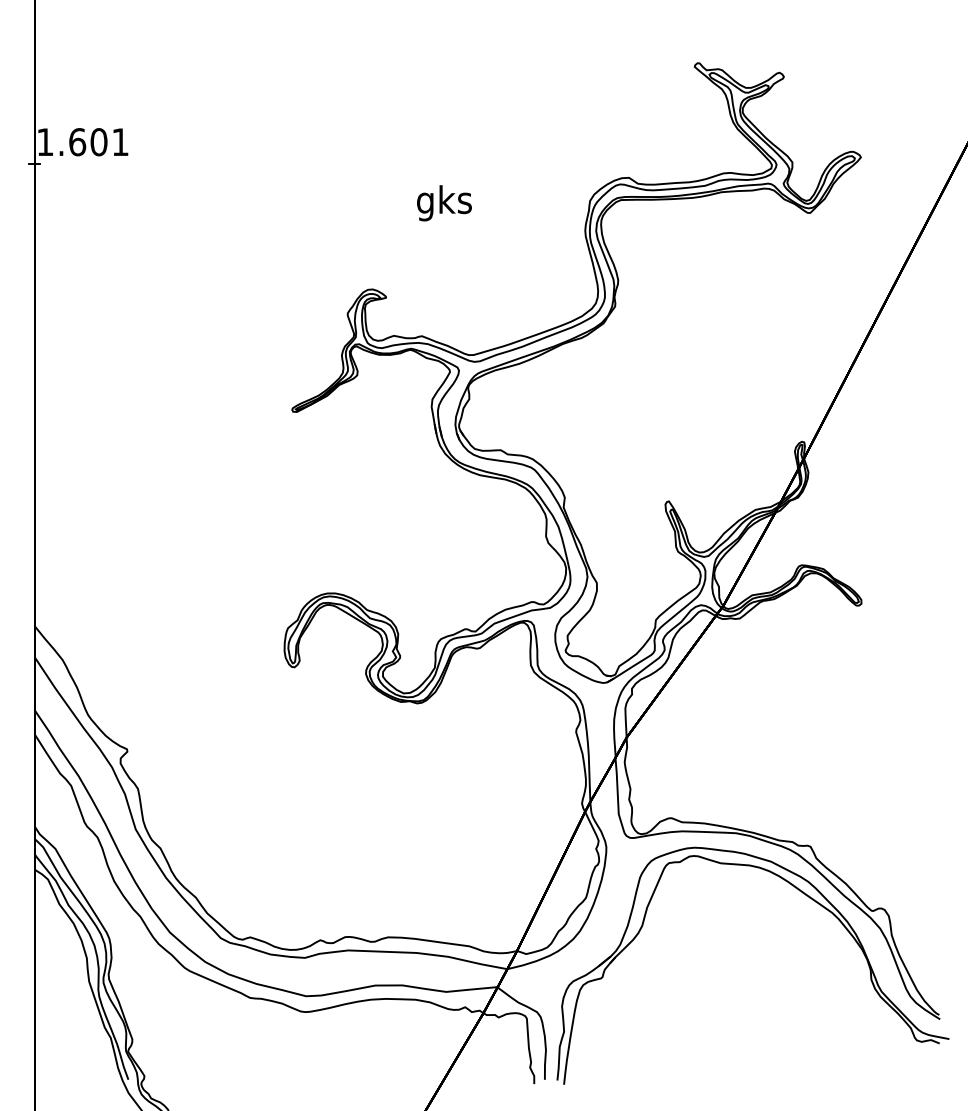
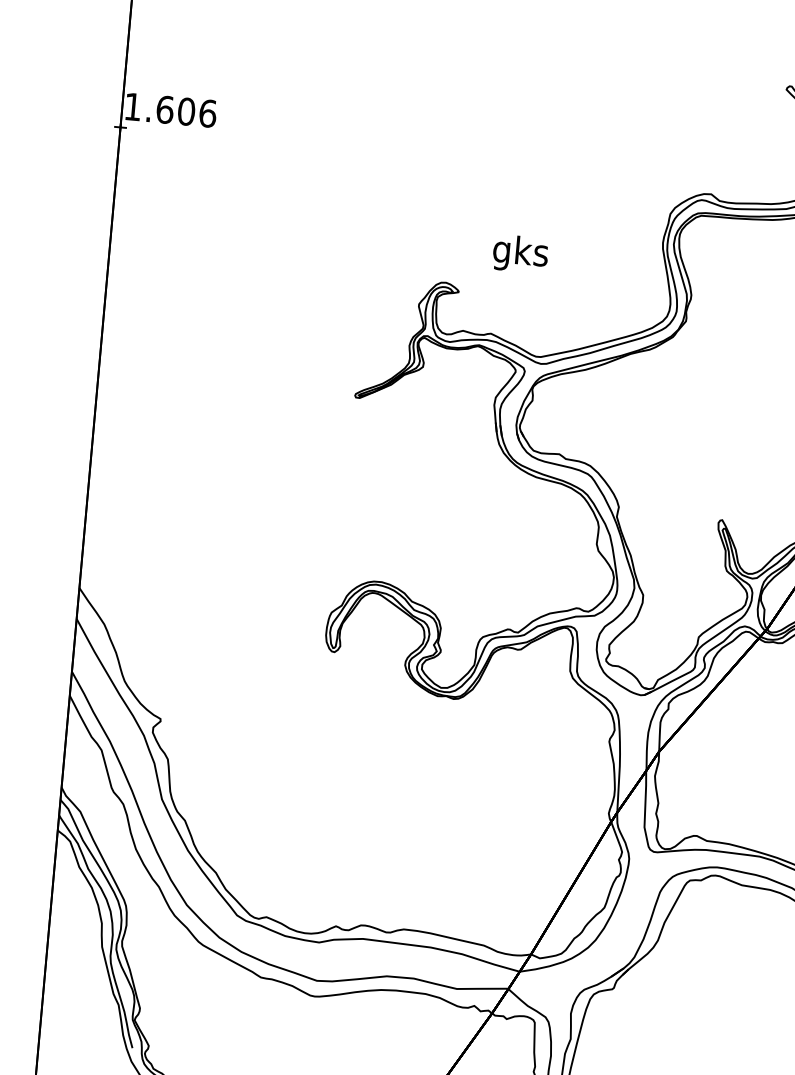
text: (120, 142) -> (207, 113), 1.601 -> 1.606
text: (444, 203) -> (520, 254), moved

